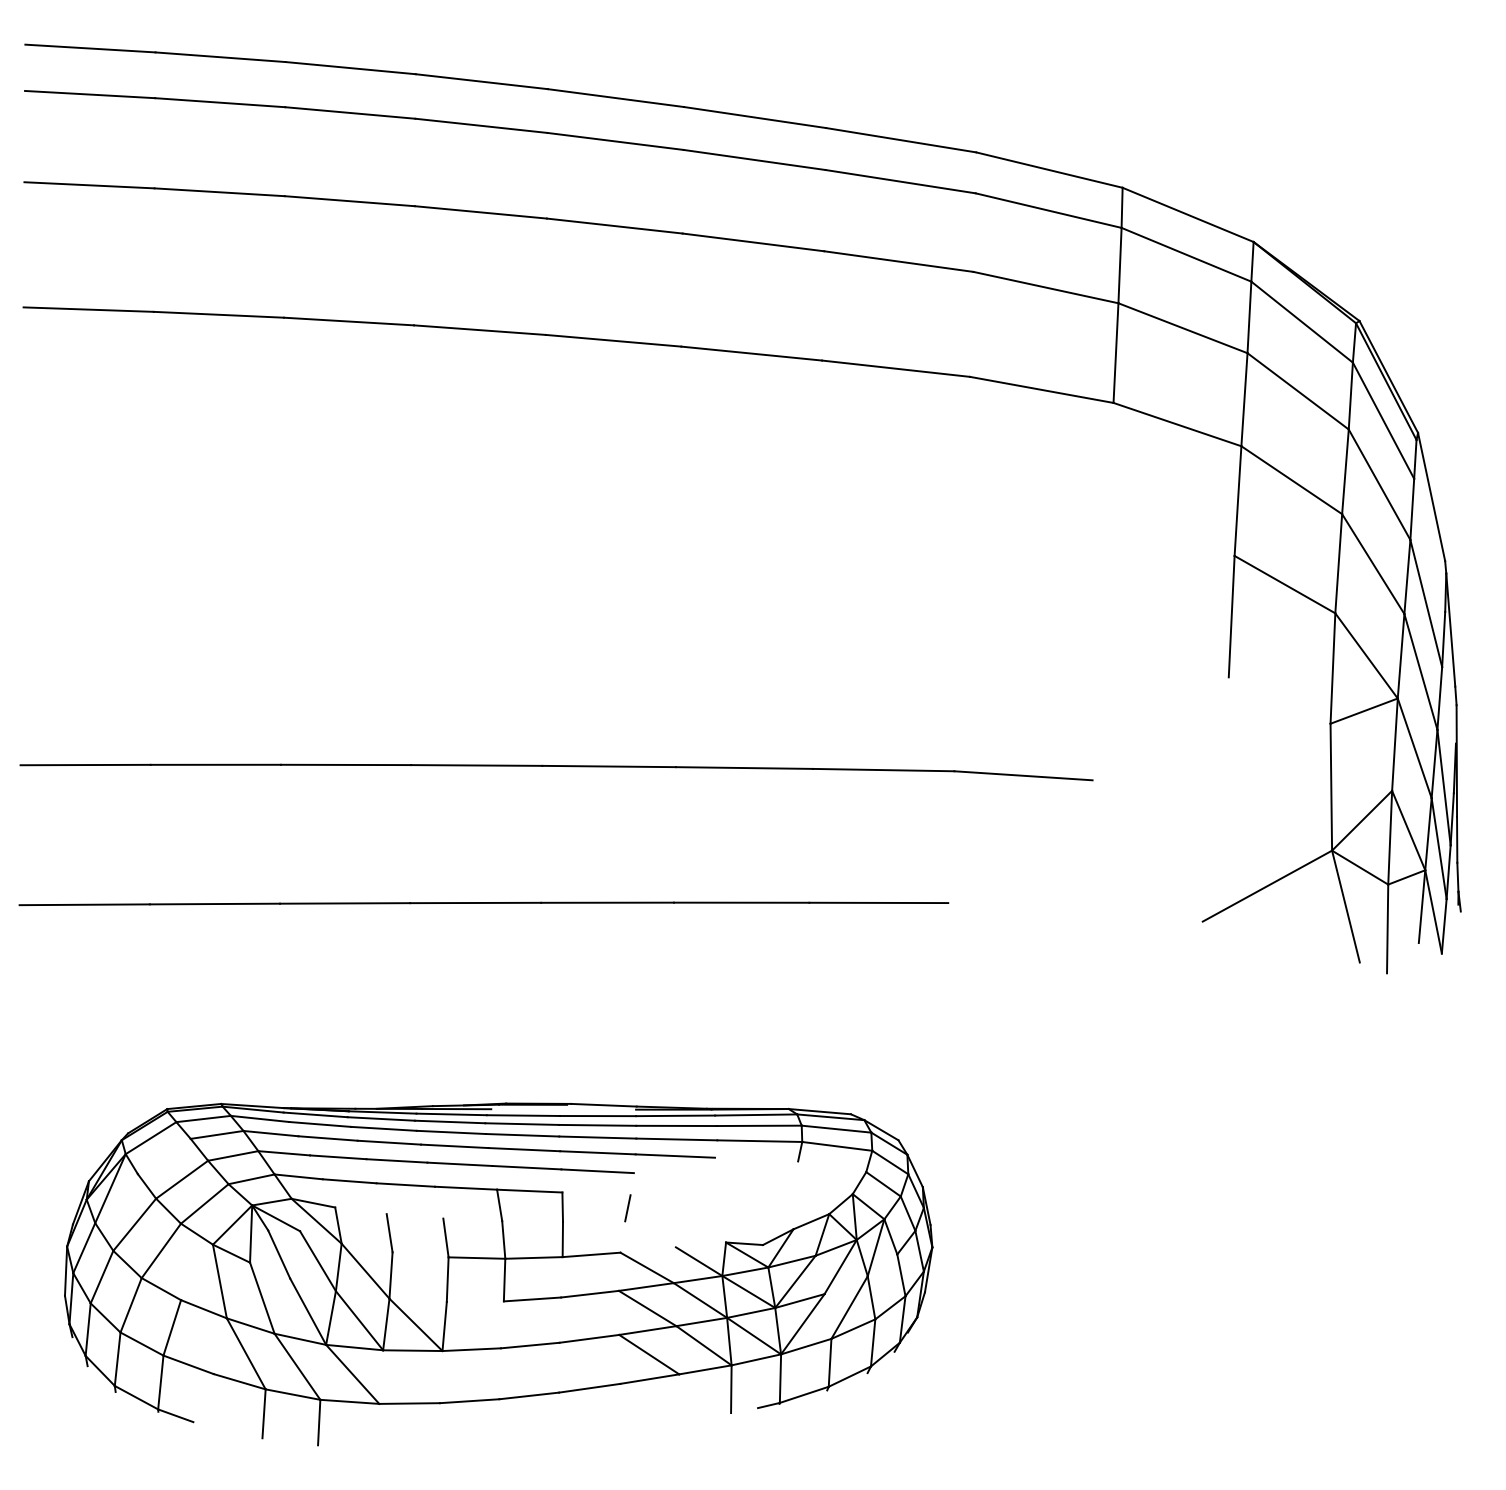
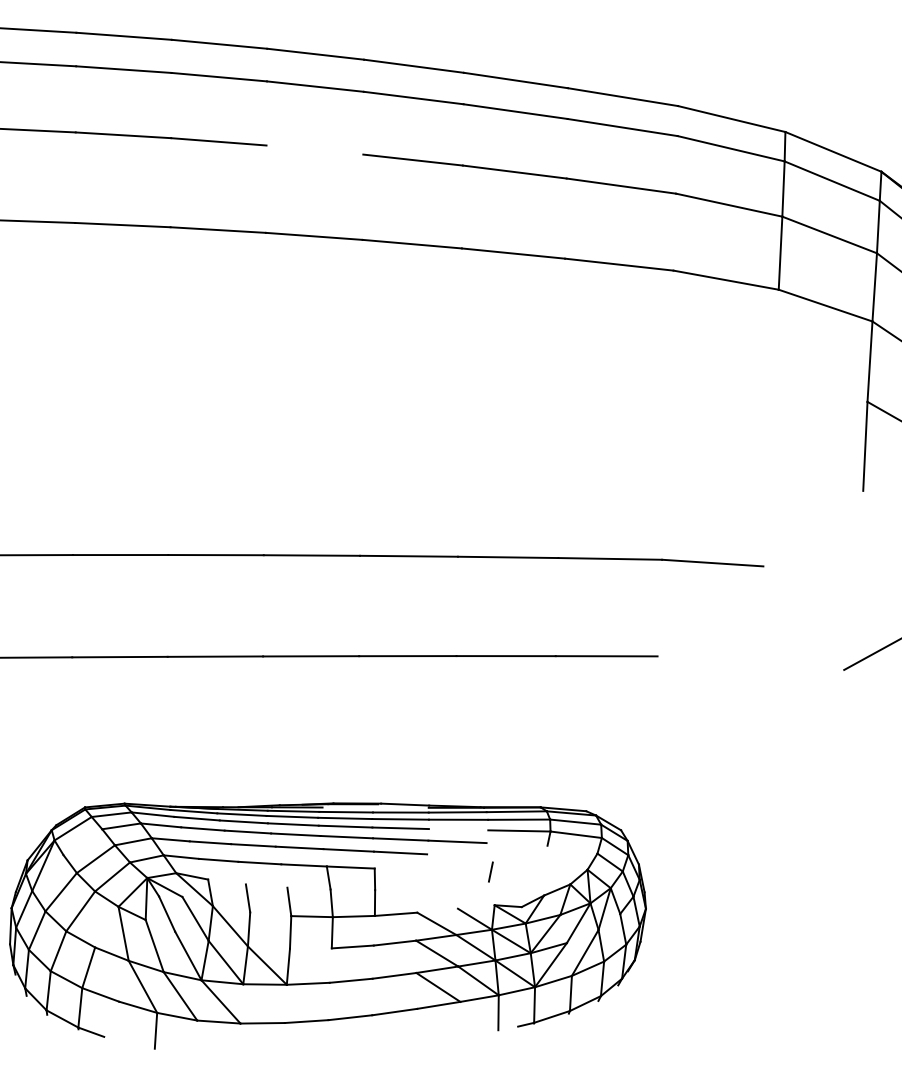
line: (480, 212) -> (314, 150), removed
line: (676, 1139) -> (458, 829), removed
line: (627, 1208) -> (490, 872), moved
line: (319, 1422) -> (196, 1037), removed

